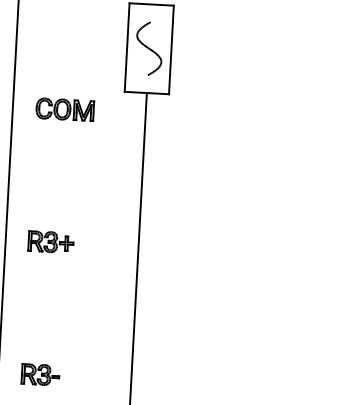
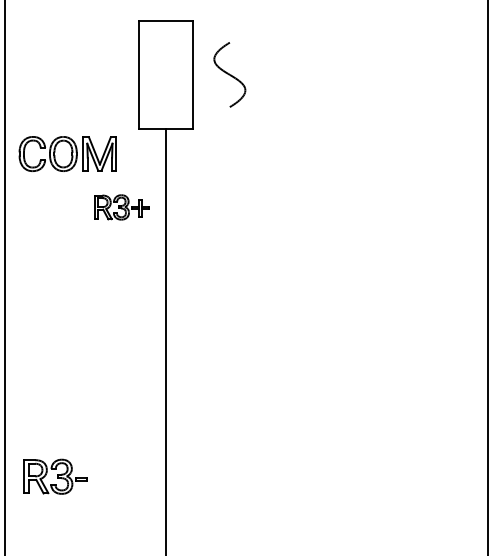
part: (149, 48) -> (229, 74), moved
part: (64, 109) -> (67, 154), size x1.4
part: (50, 242) -> (121, 207), moved
part: (40, 374) -> (55, 476), size x1.4

